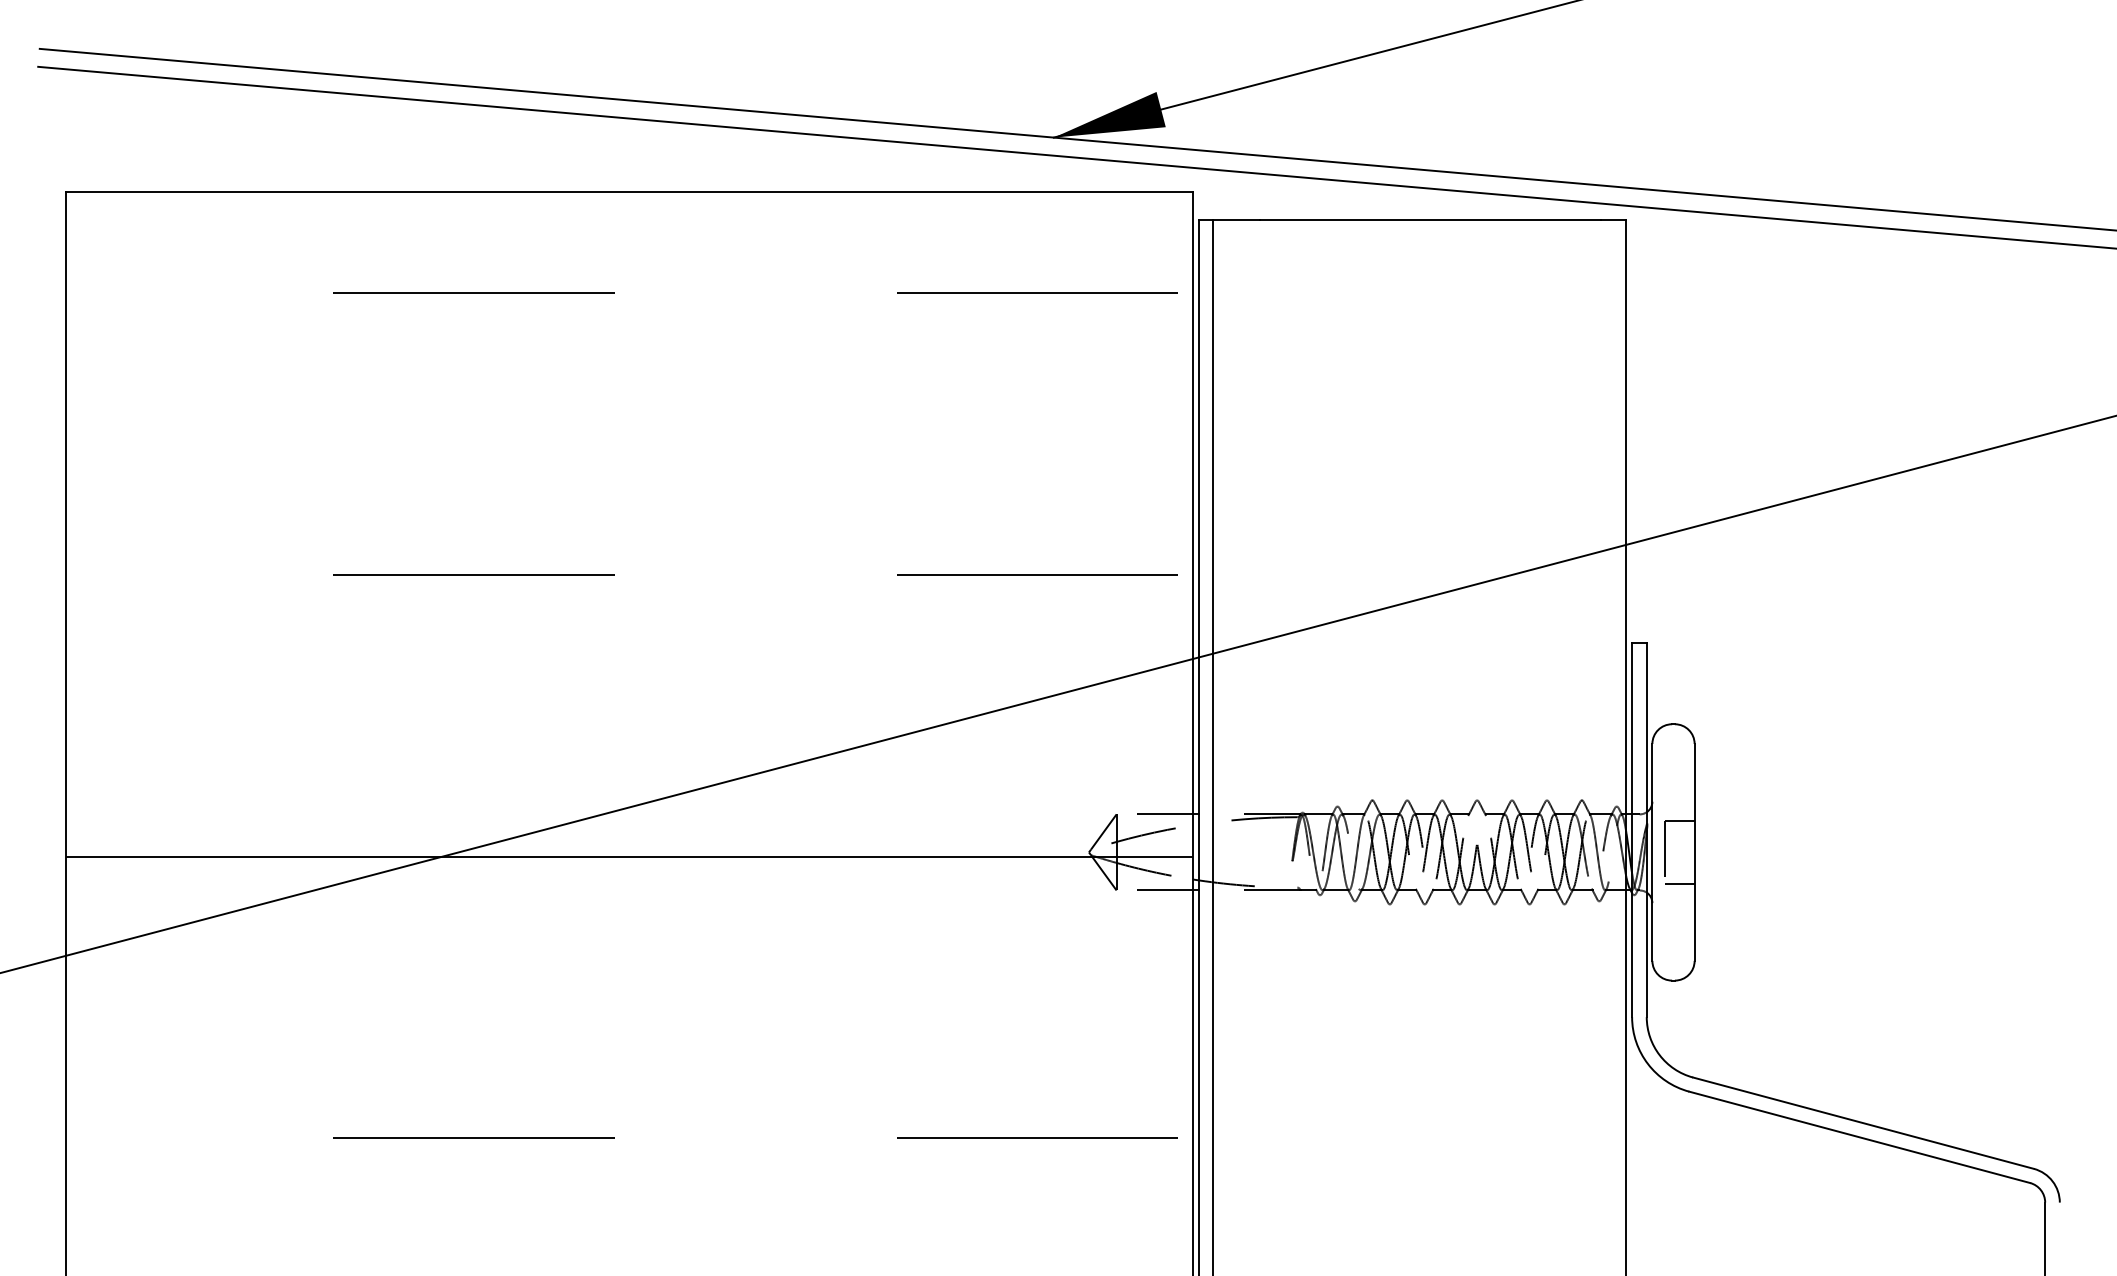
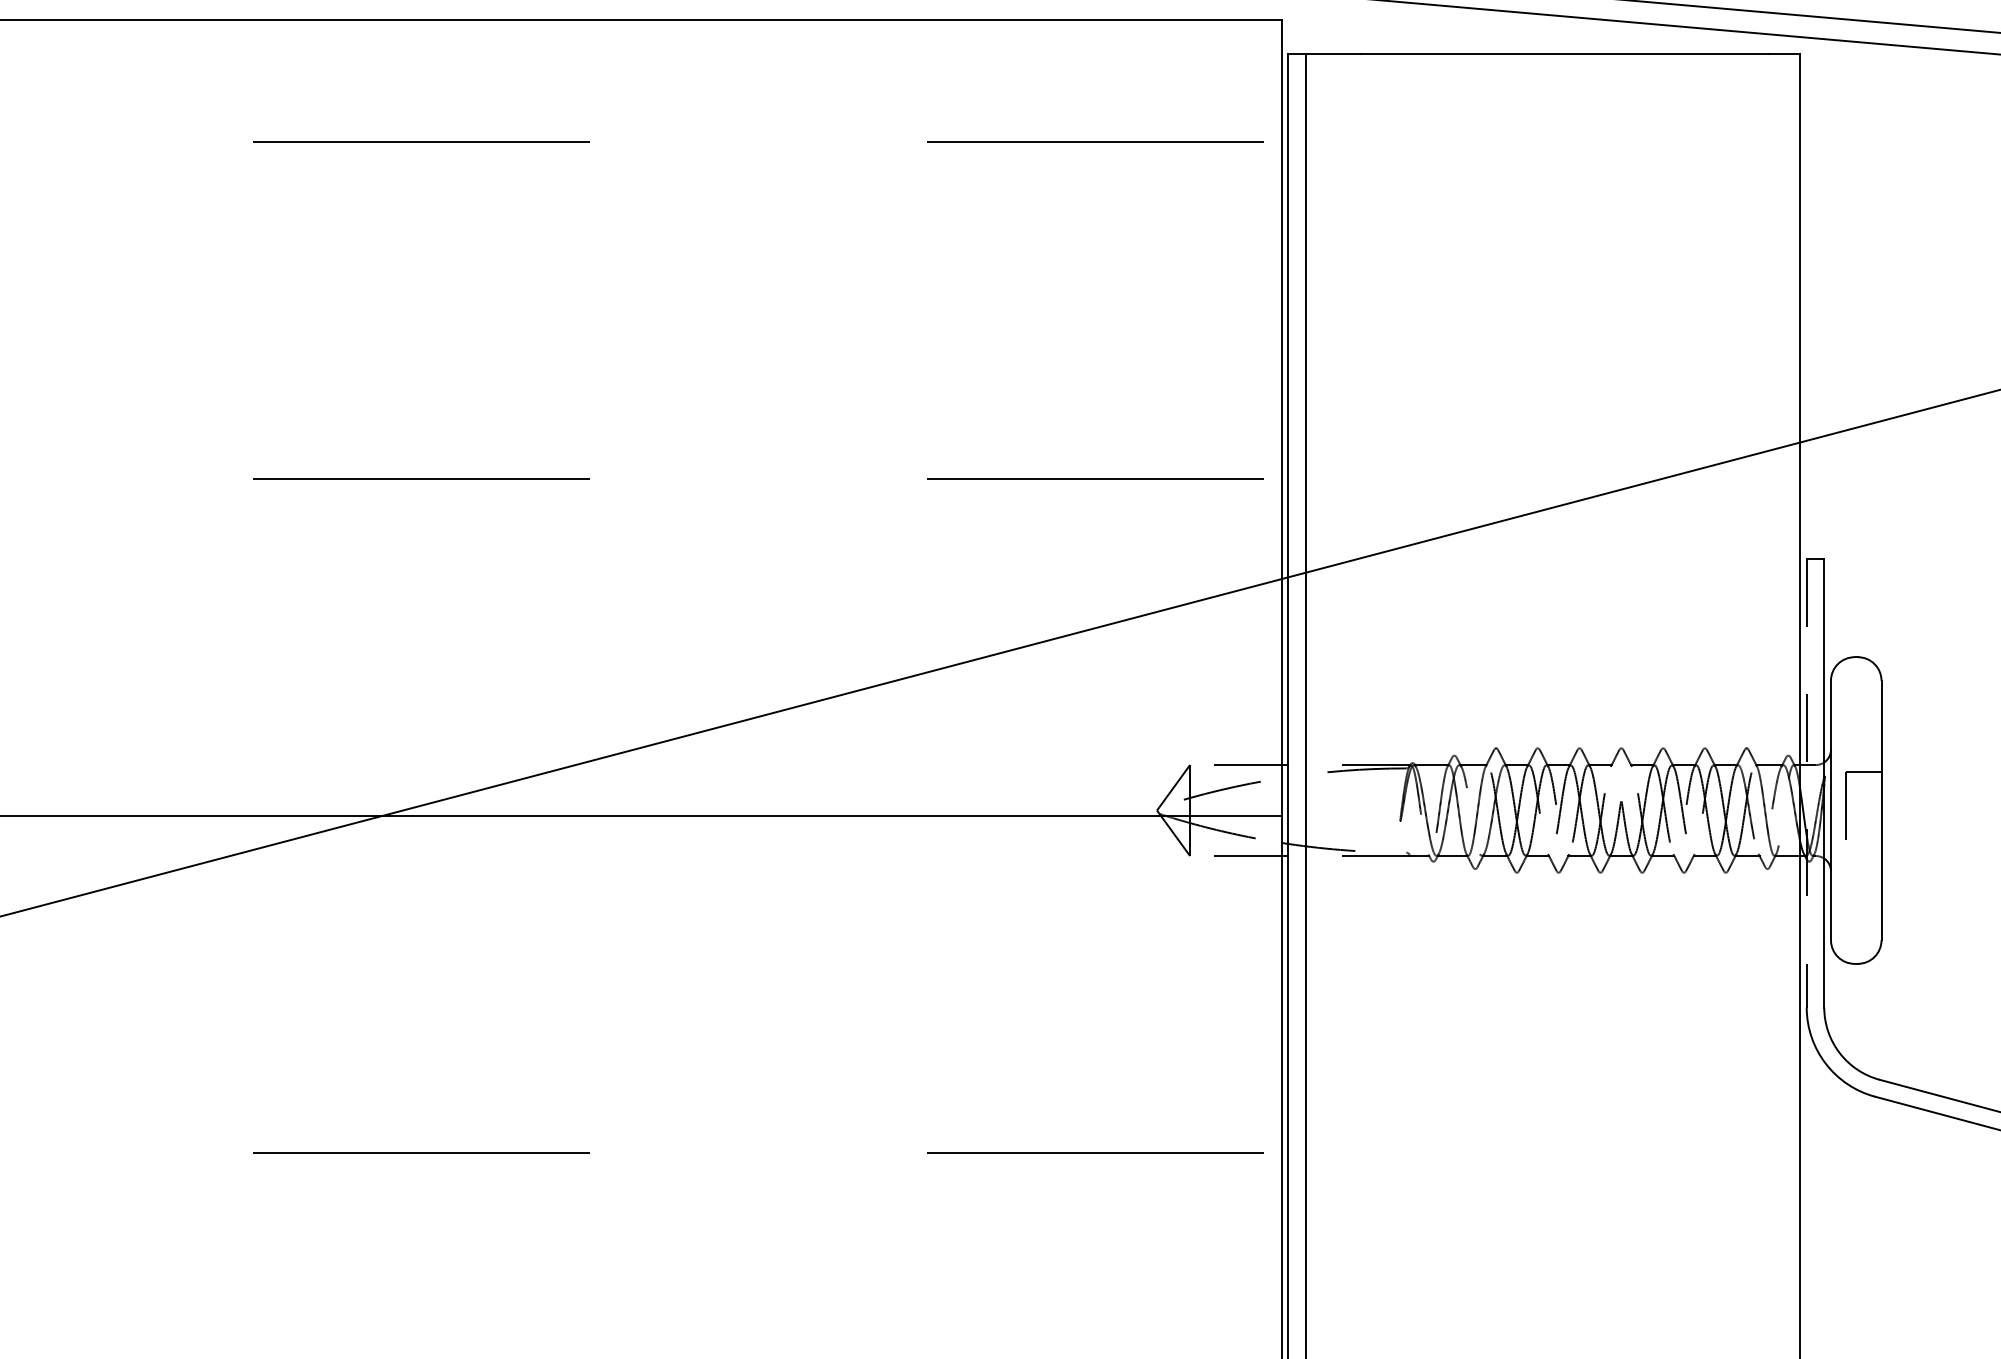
line: (1632, 830) -> (1807, 784), solid -> dashed
line: (1679, 884) -> (1863, 848), removed

